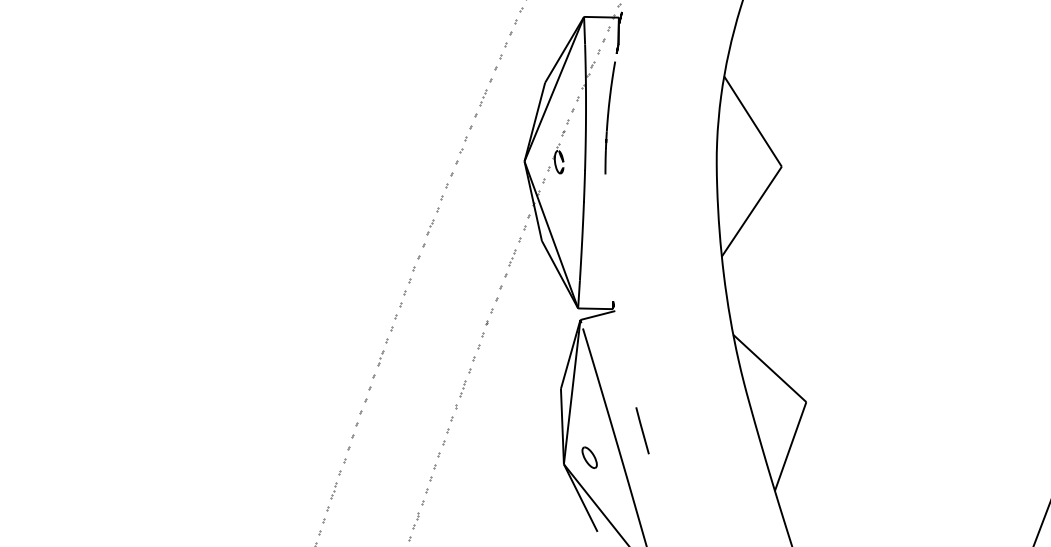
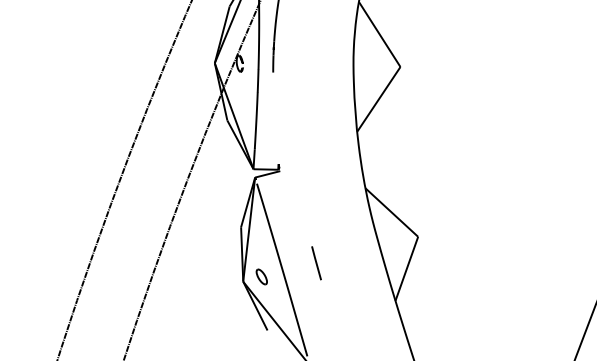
line: (642, 430) -> (316, 263), moved

